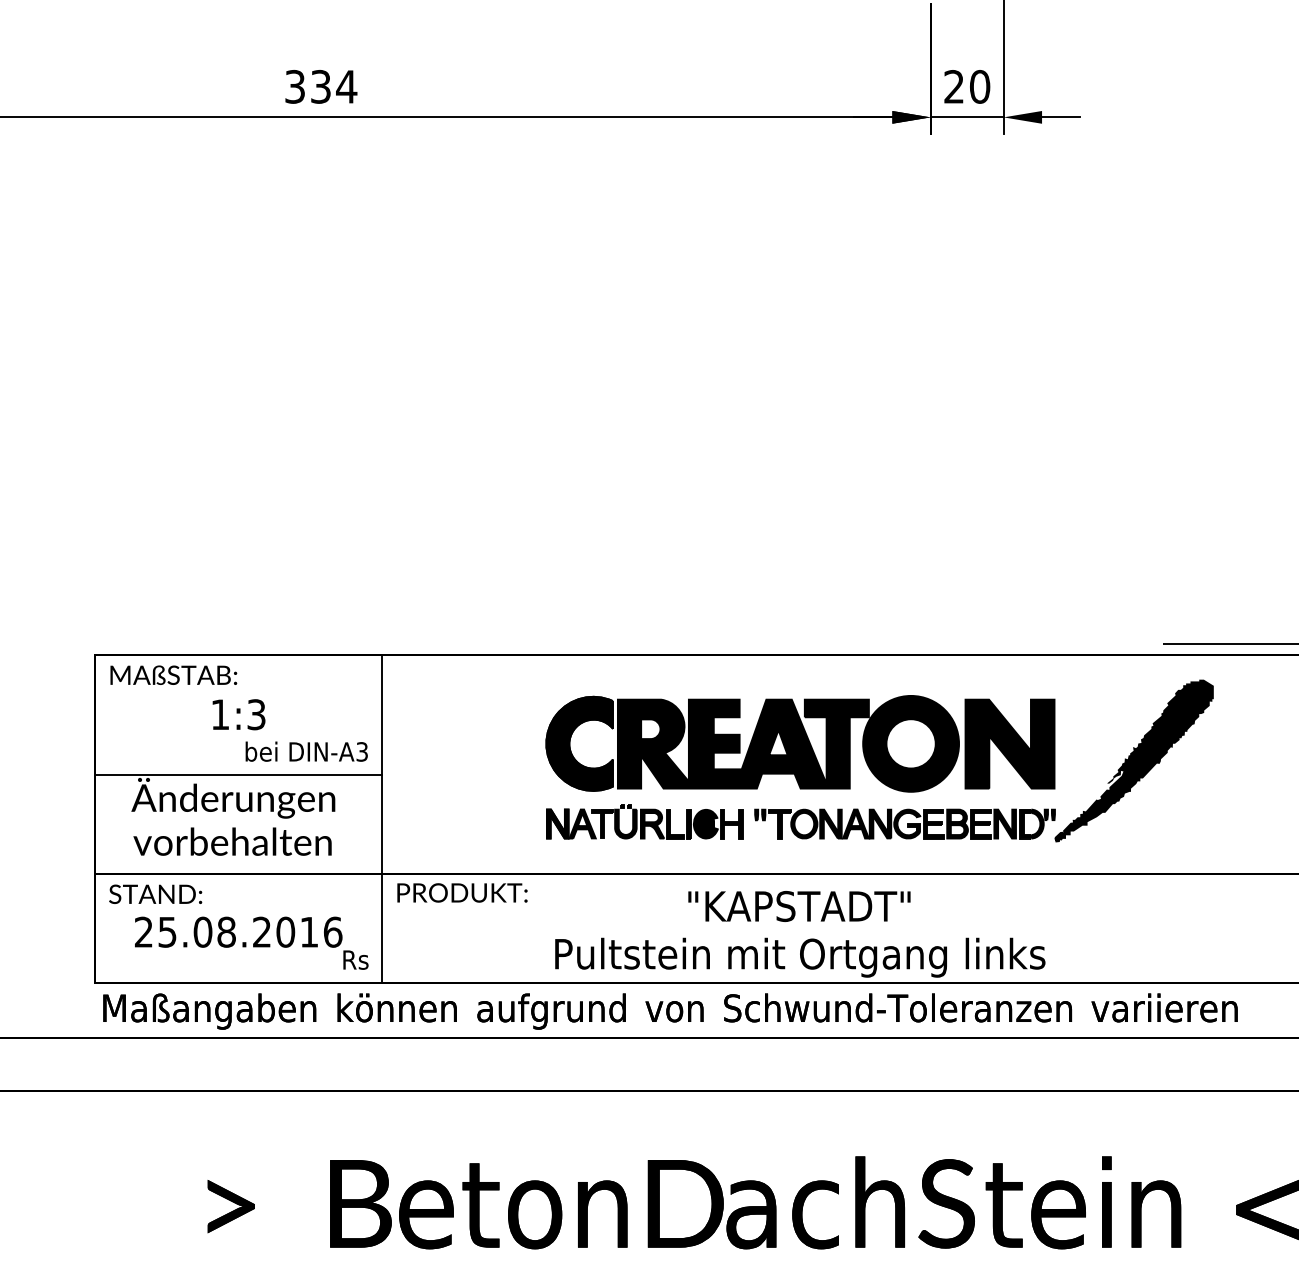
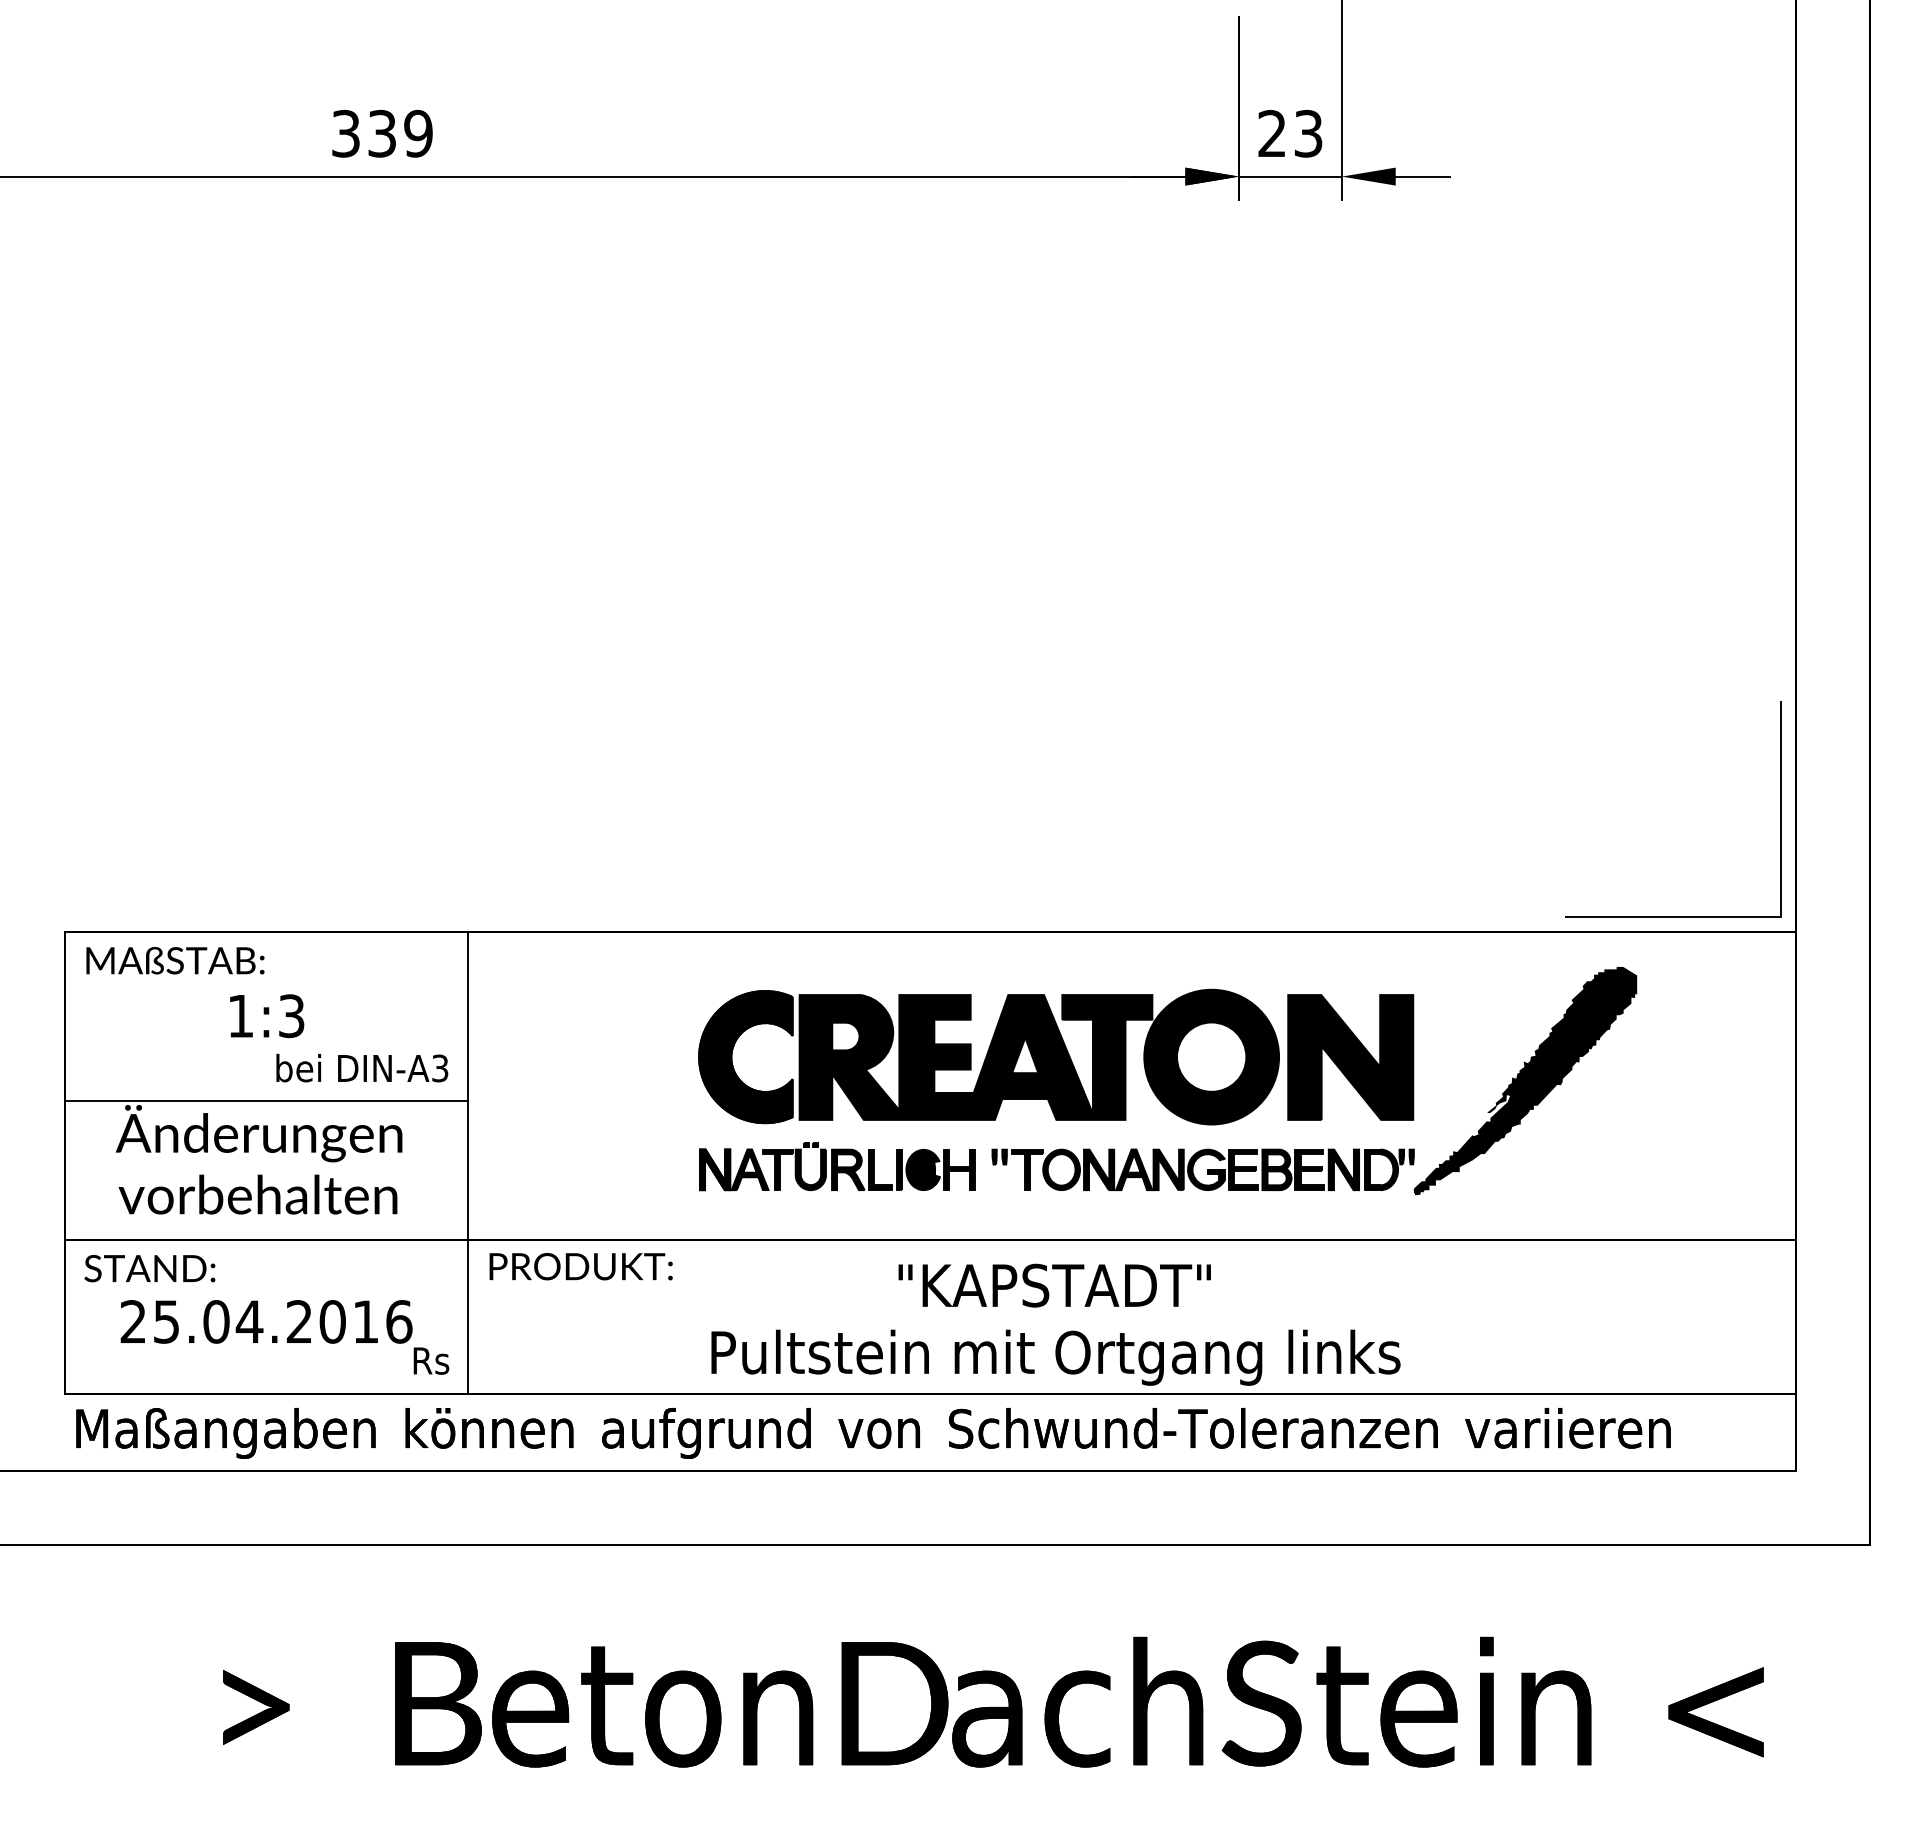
text: (346, 86) -> (418, 133), 334 -> 339
text: (979, 86) -> (1308, 133), 20 -> 23
text: (226, 931) -> (249, 1321), 25.08.2016 -> 25.04.2016

